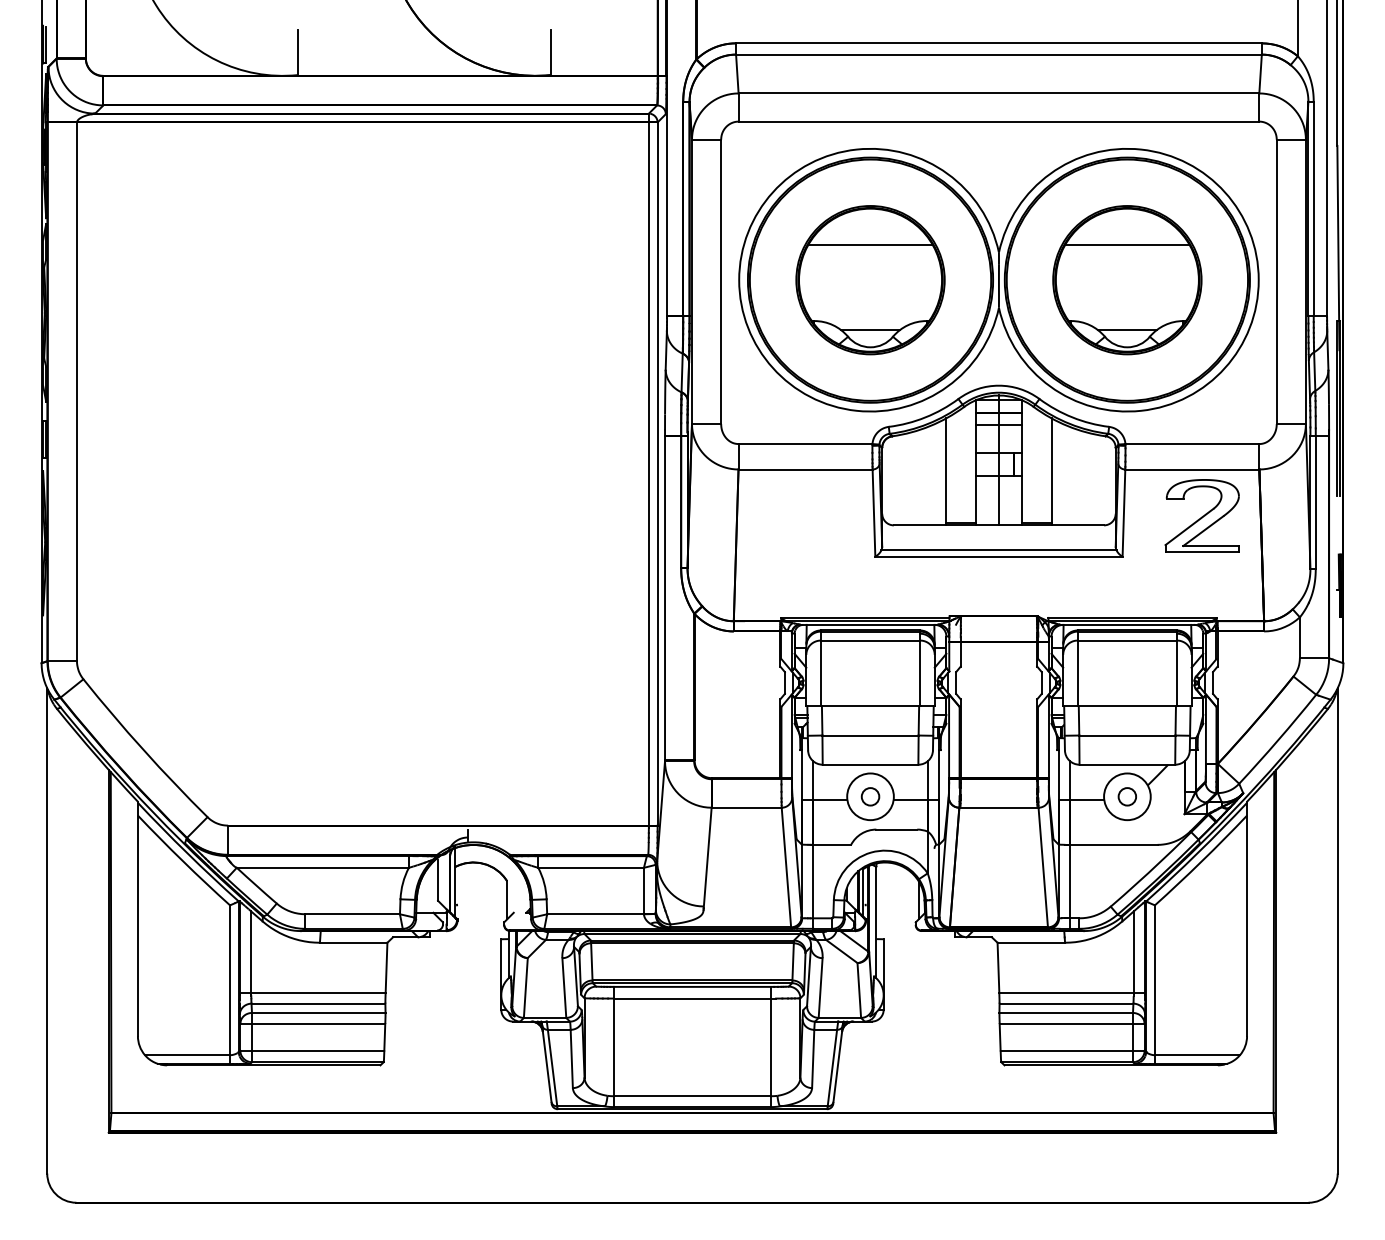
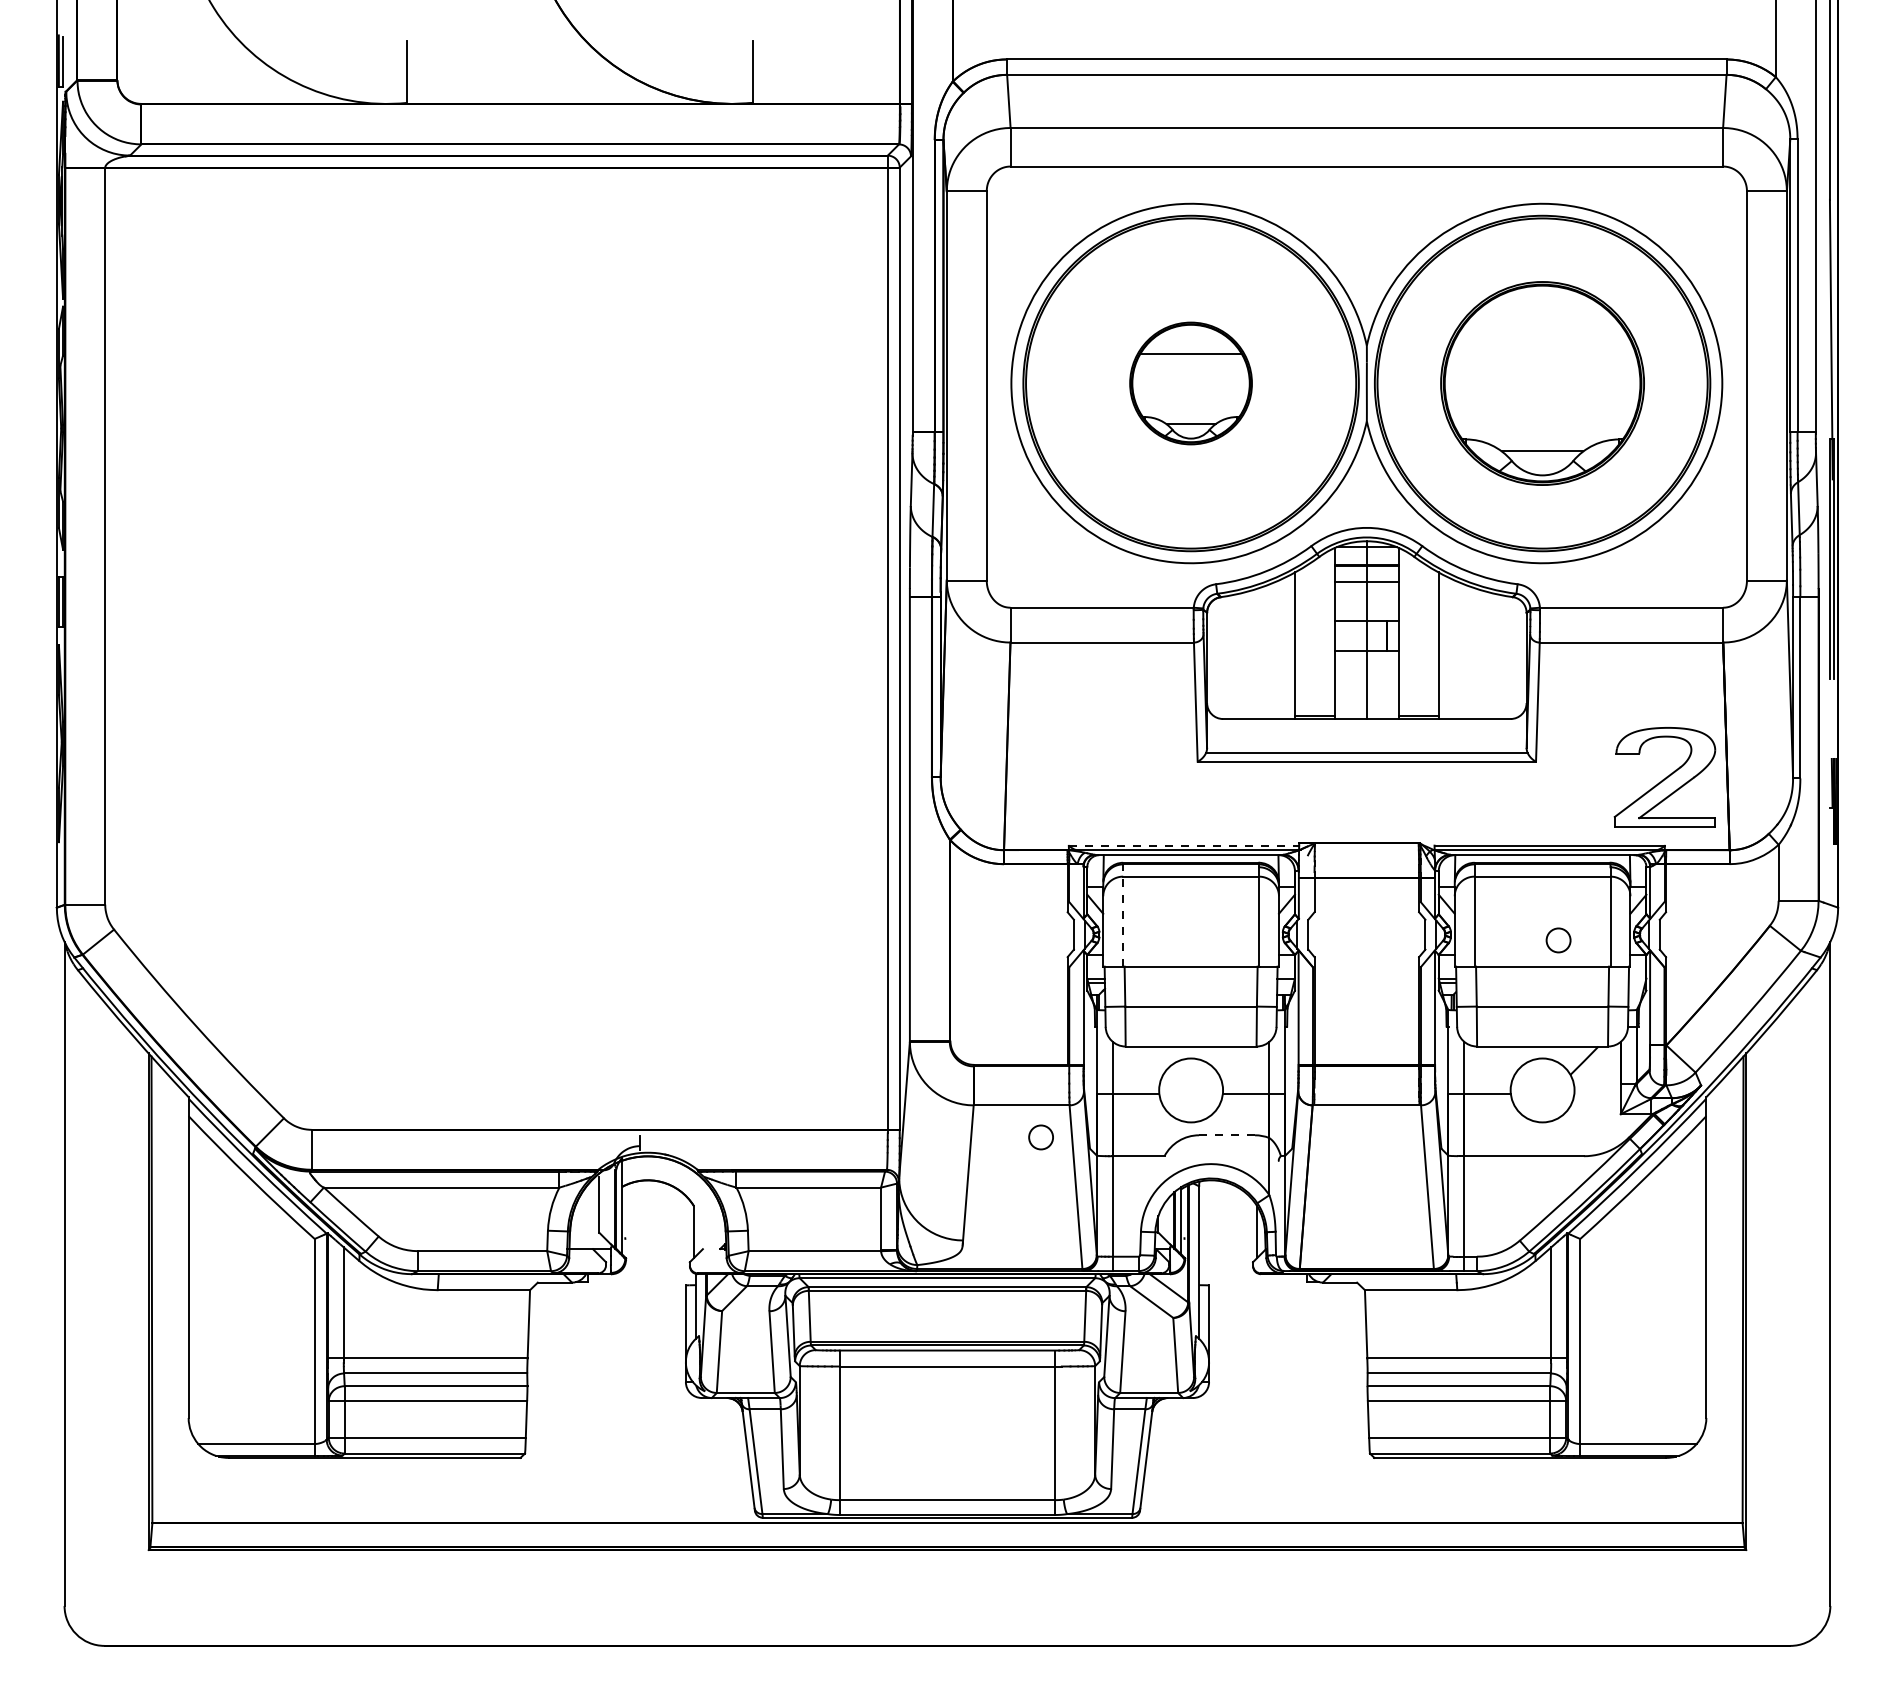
line: (1127, 244) -> (1542, 334), removed
part: (870, 280) -> (1190, 383), size x0.6
part: (1201, 516) -> (1664, 777), moved
line: (865, 617) -> (1184, 845), solid -> dashed
line: (821, 668) -> (1123, 914), solid -> dashed
circle: (870, 796) -> (1040, 1137), moved
circle: (1127, 796) -> (1558, 940), moved
line: (897, 829) -> (1227, 1135), solid -> dashed

